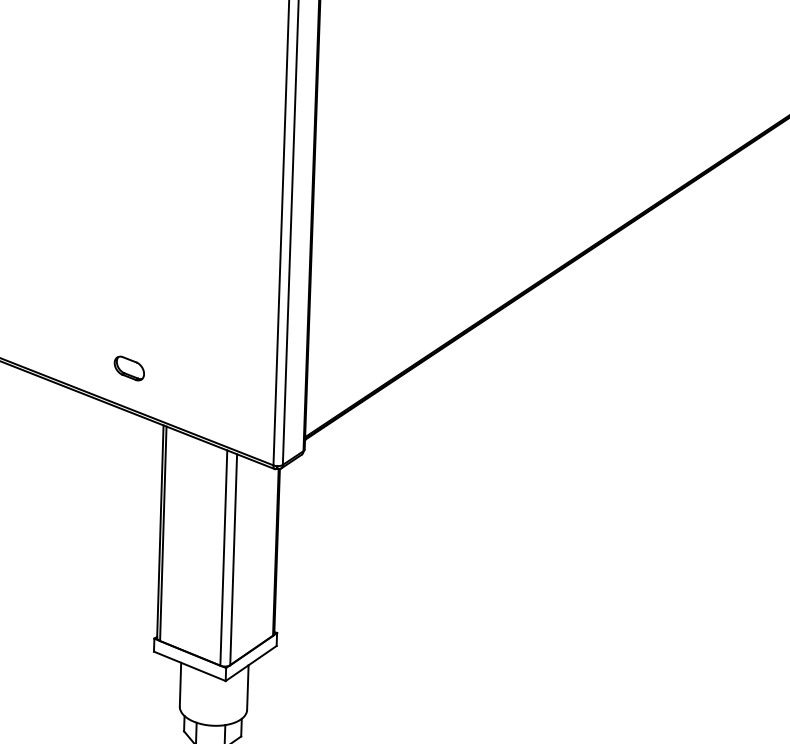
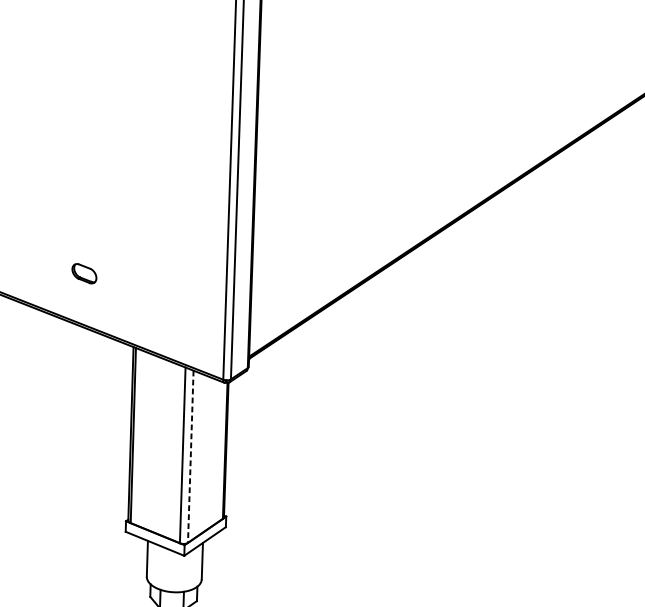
part: (128, 368) -> (83, 273), moved
line: (233, 559) -> (190, 456), solid -> dashed

